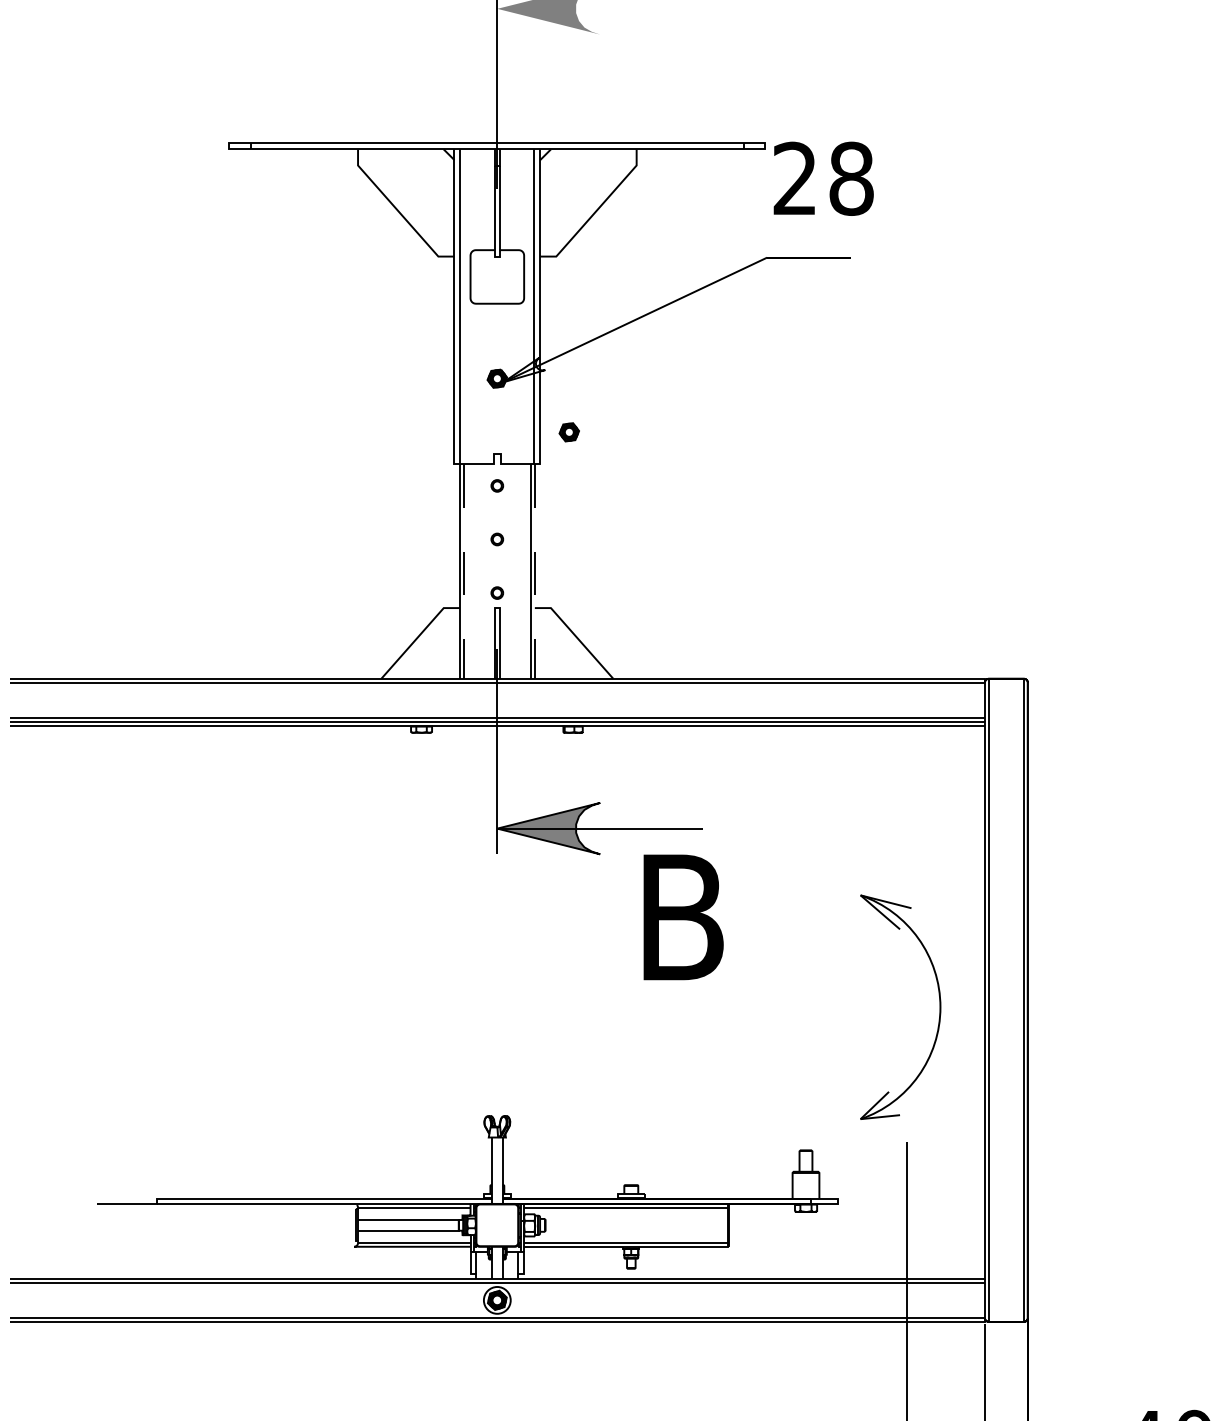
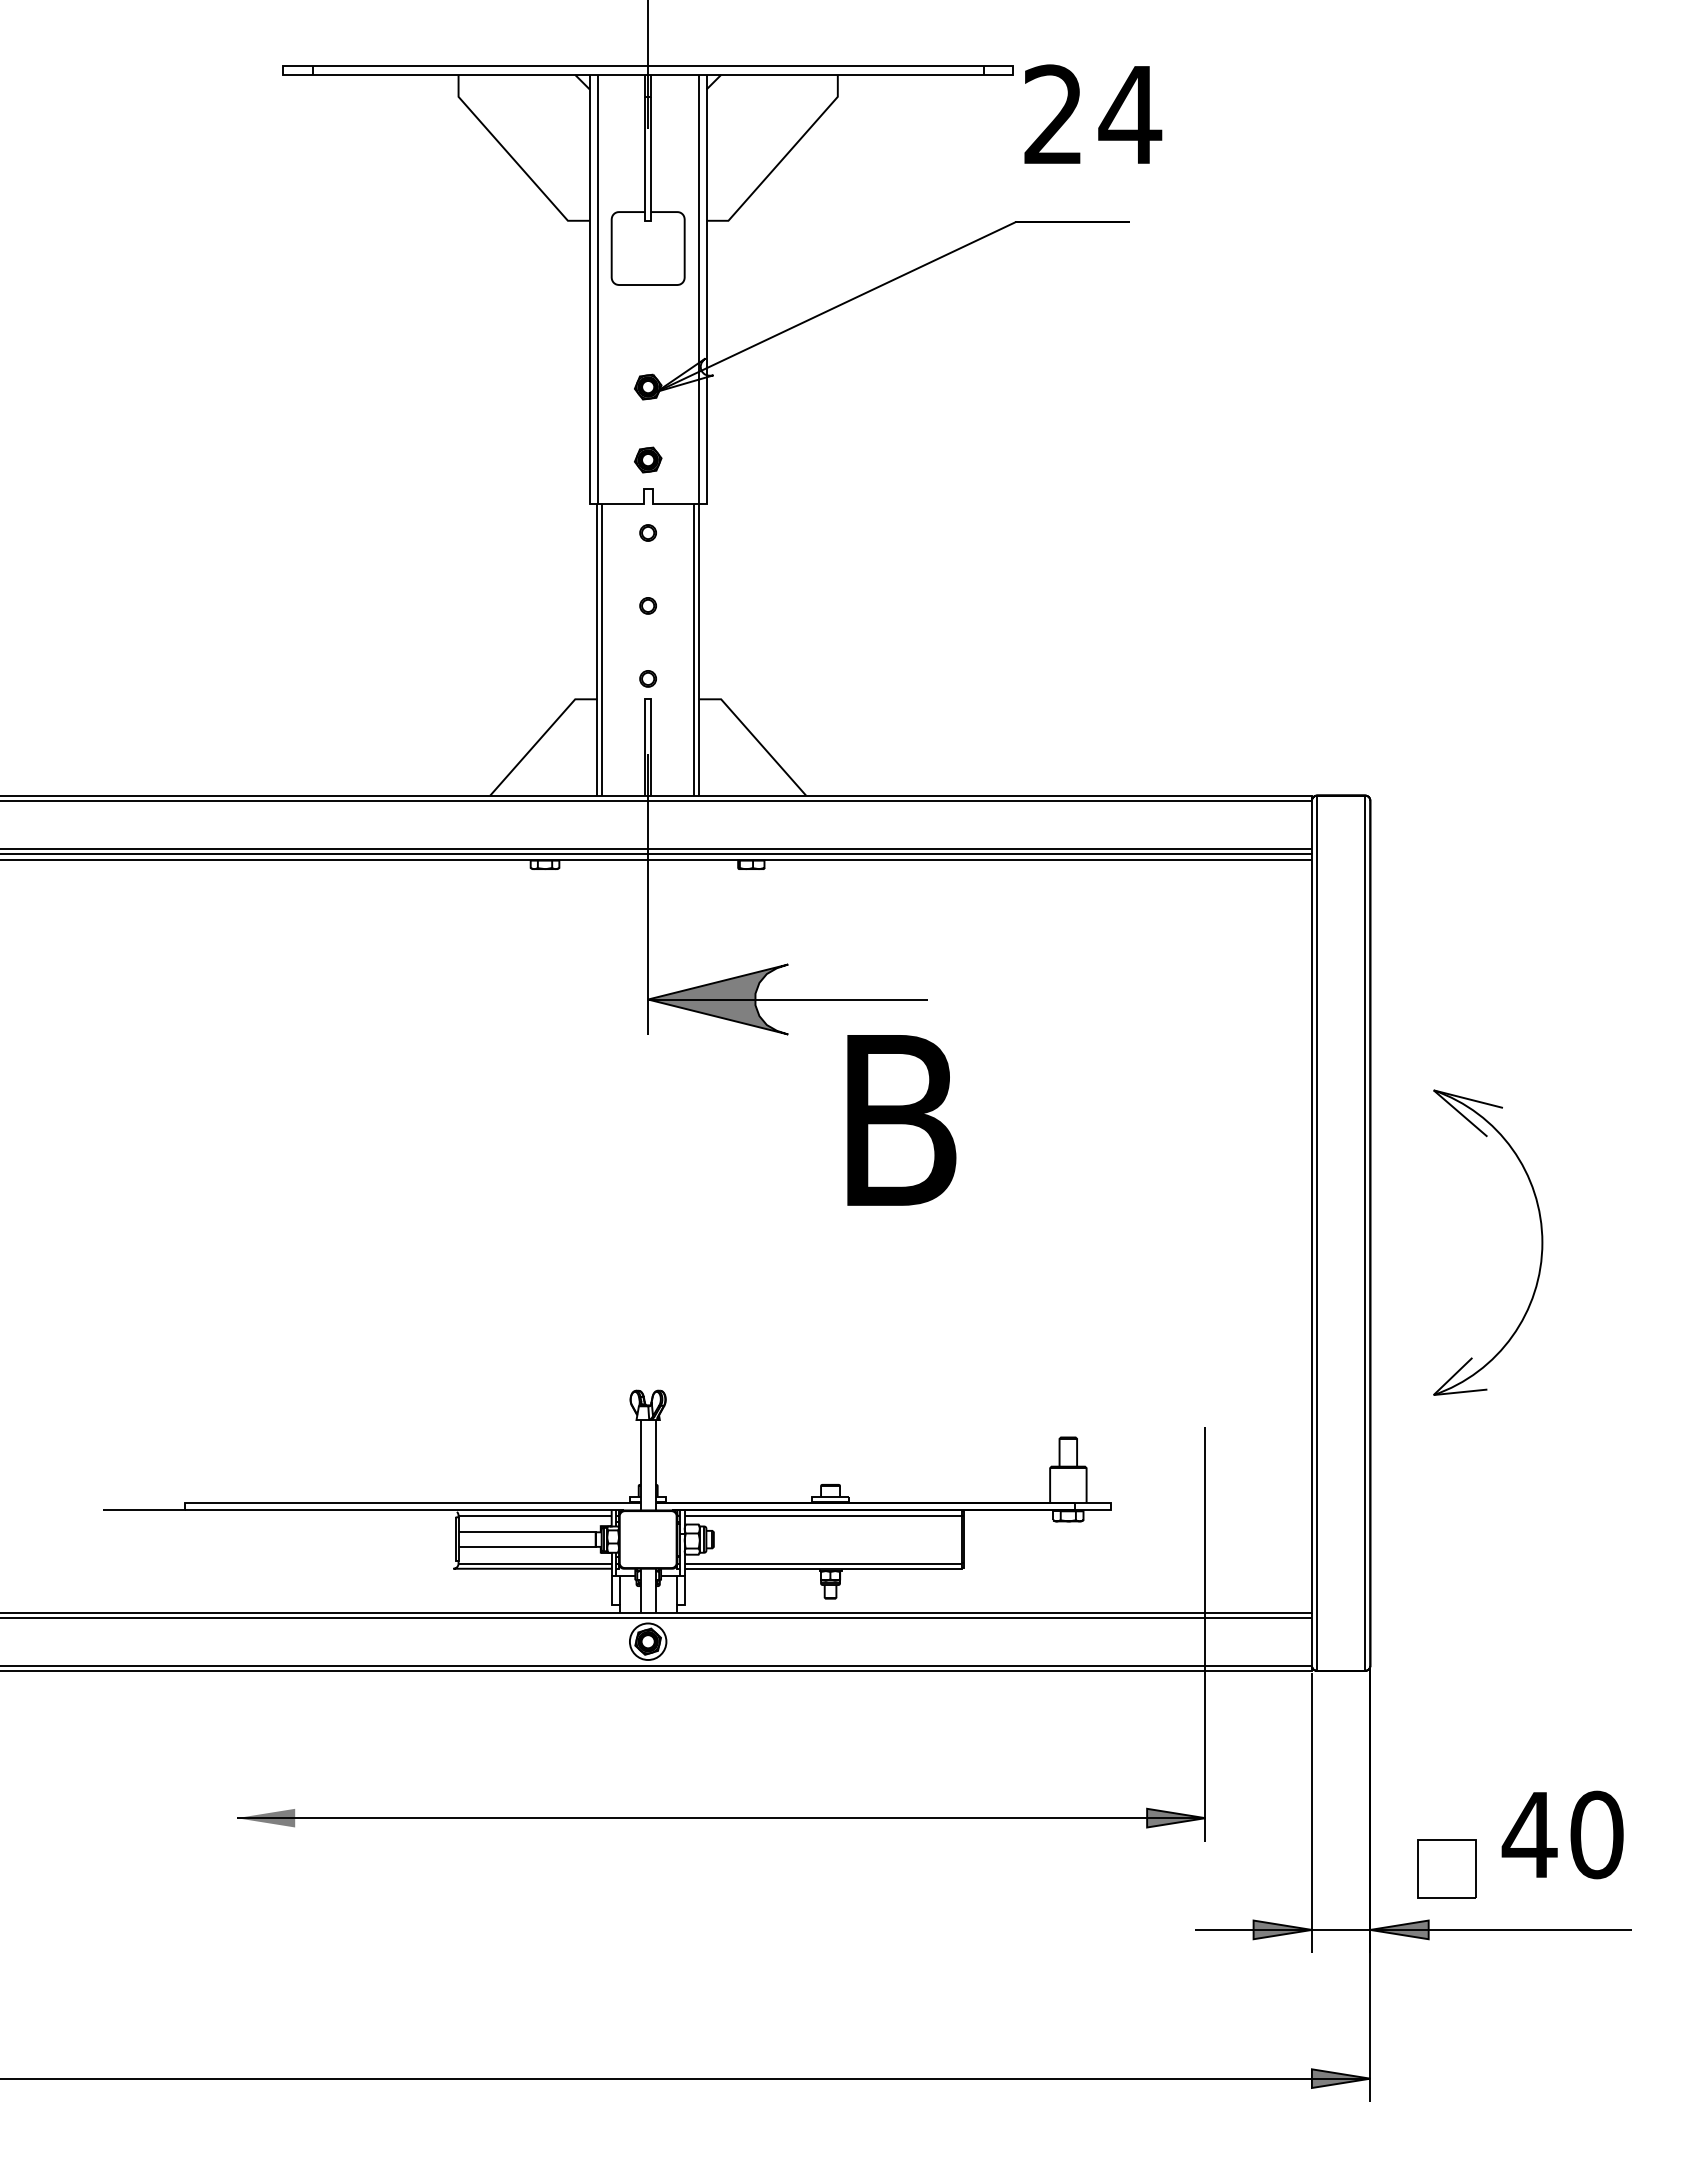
text: (851, 178) -> (1130, 114), 28 -> 24
part: (569, 431) -> (648, 459), moved
line: (463, 571) -> (602, 649), dashed -> solid
line: (535, 571) -> (699, 649), dashed -> solid
part: (939, 1007) -> (1541, 1242), moved

